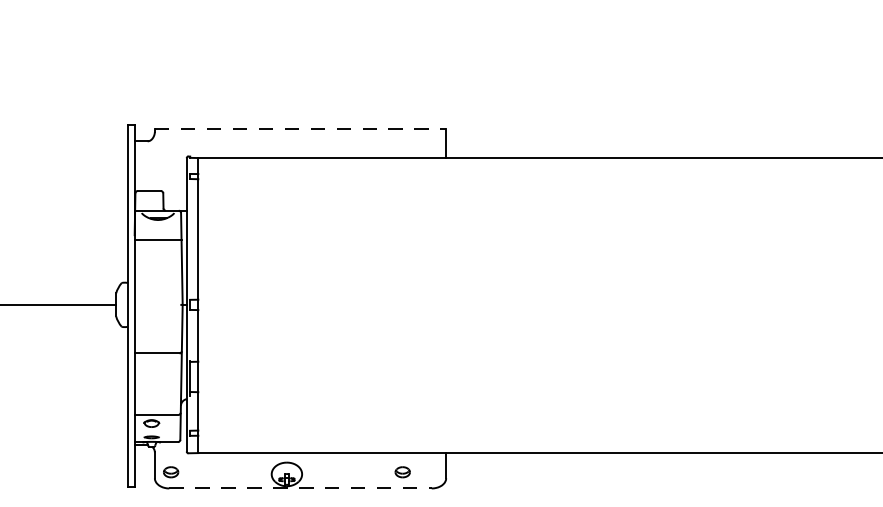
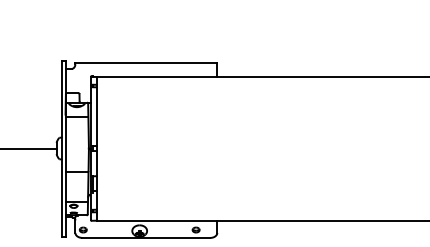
line: (300, 128) -> (146, 62), dashed -> solid
line: (300, 487) -> (146, 237), dashed -> solid

